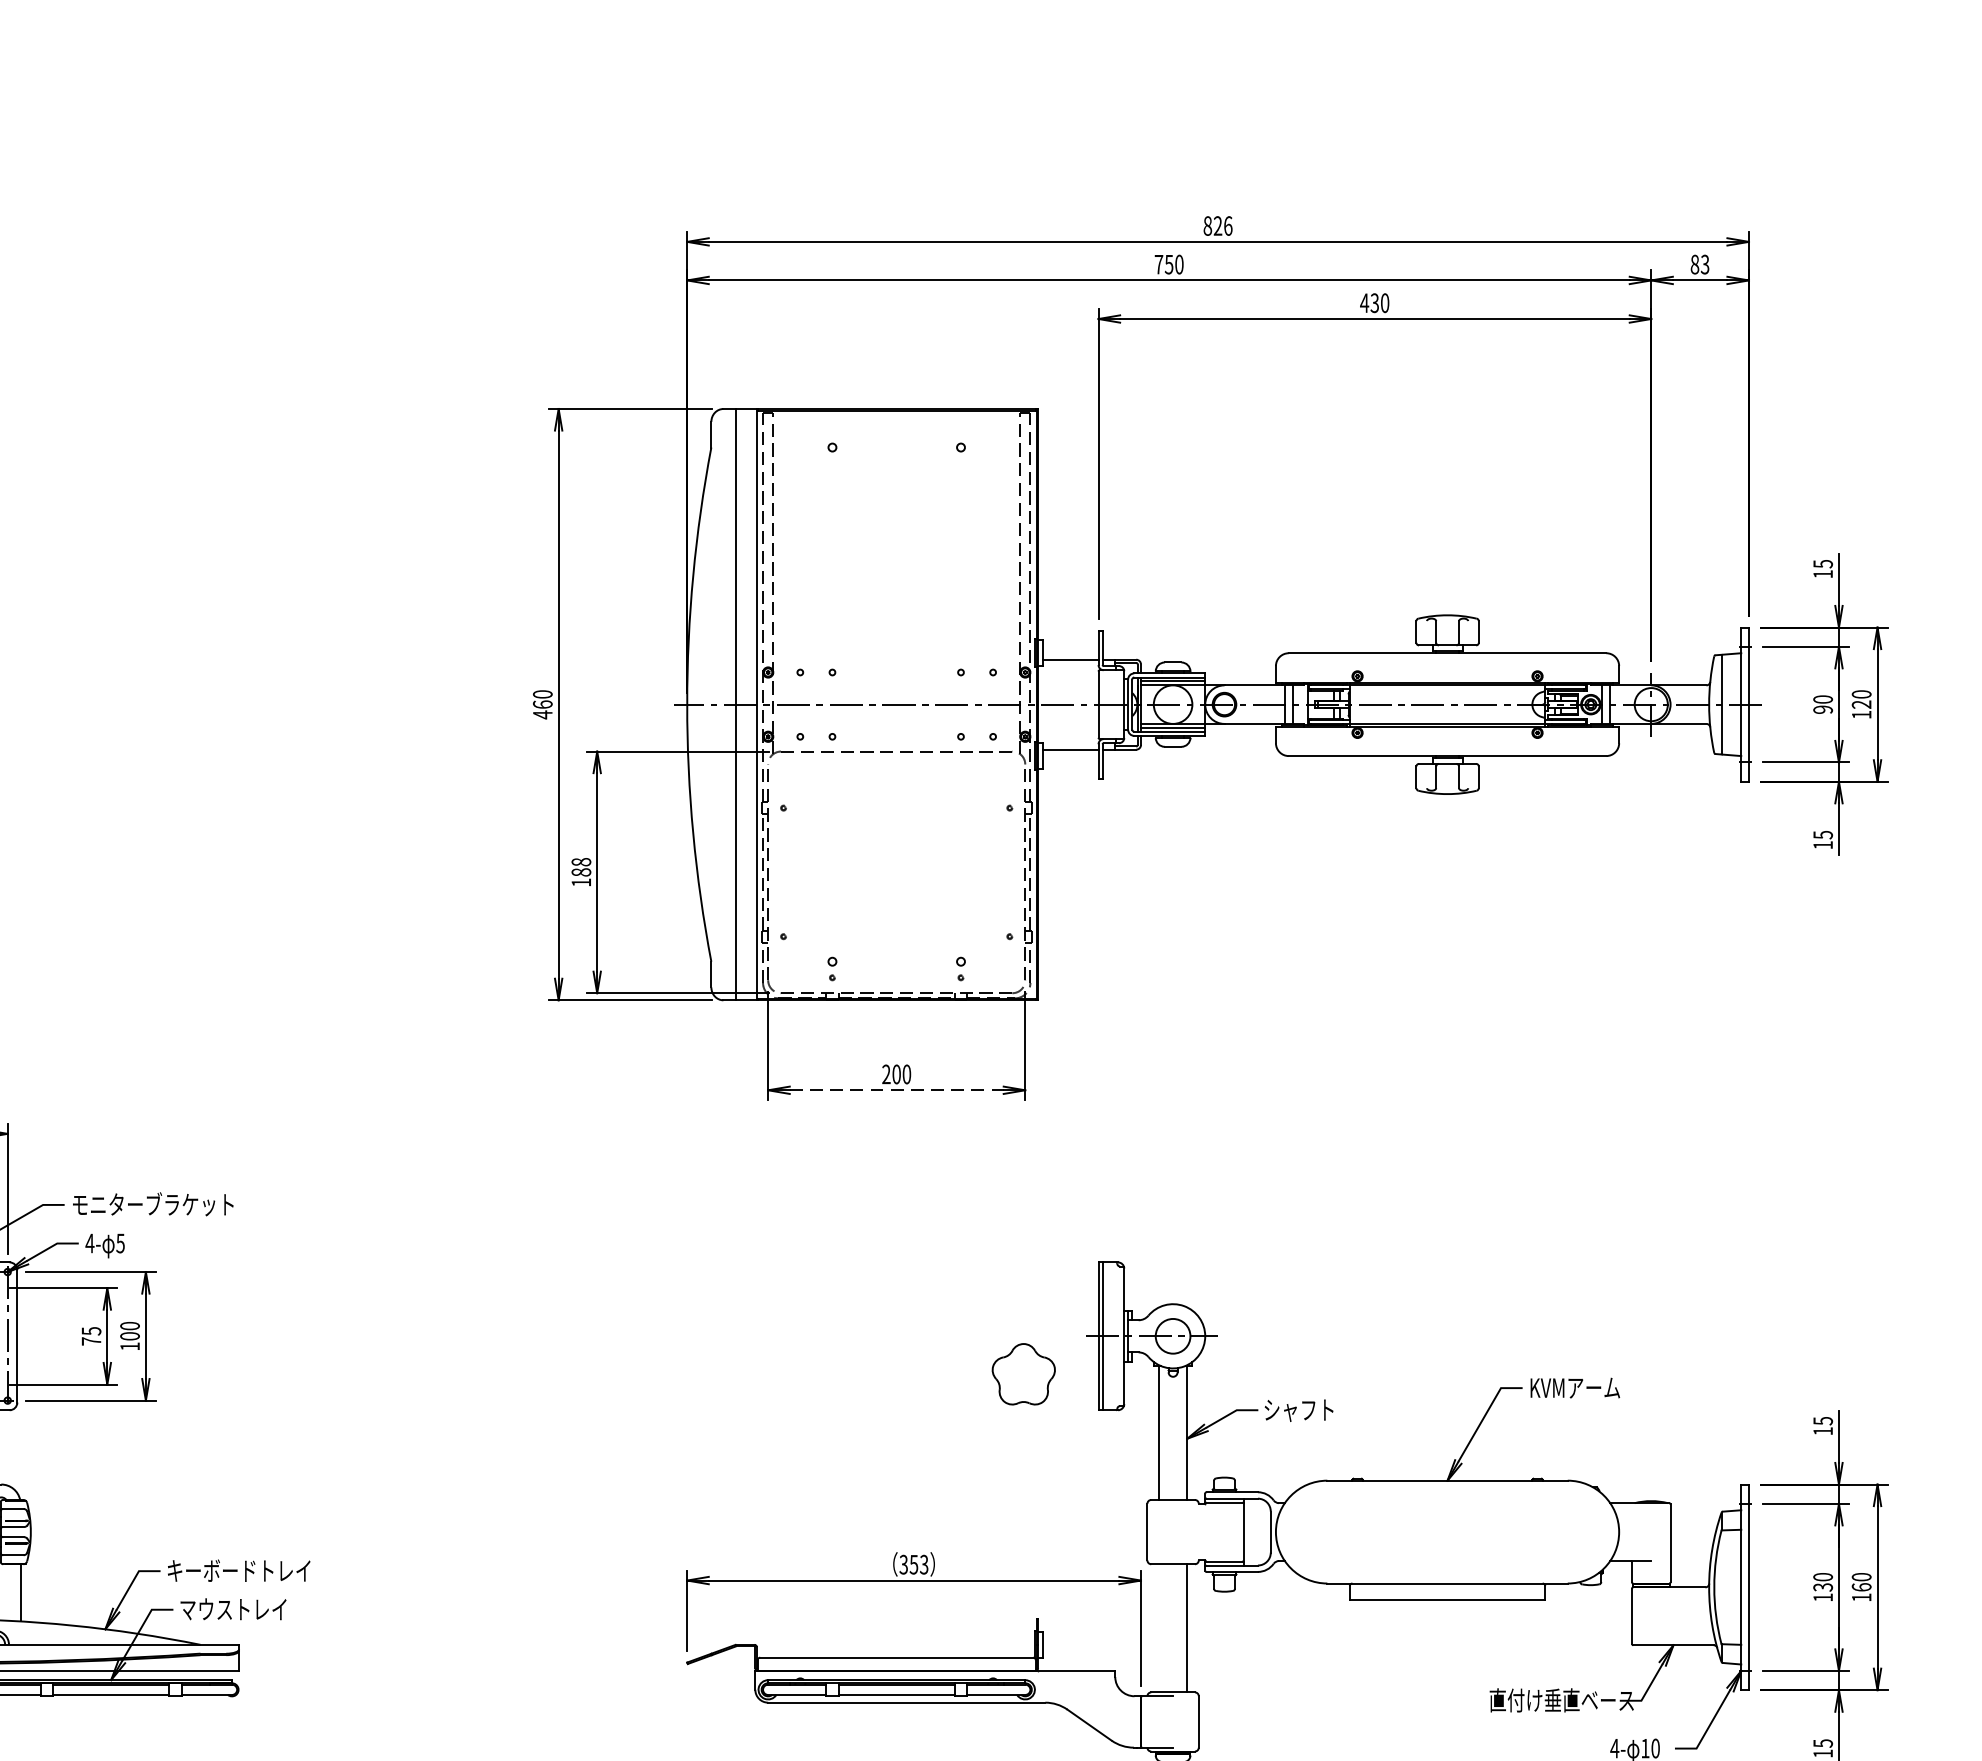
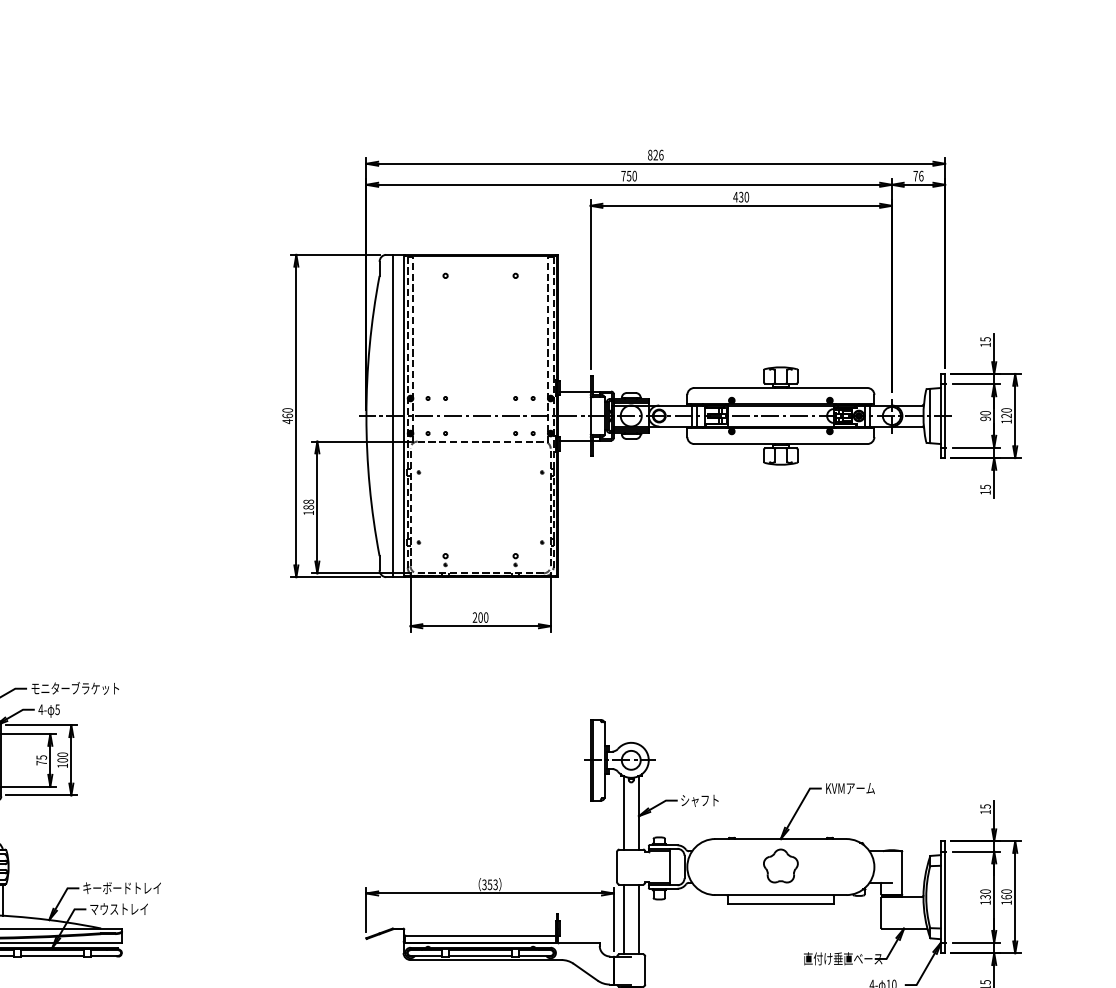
text: (1700, 263) -> (918, 175), 83 -> 76
line: (898, 1090) -> (481, 626), dashed -> solid
part: (1023, 1373) -> (780, 865), moved
line: (1158, 1628) -> (623, 919), added

